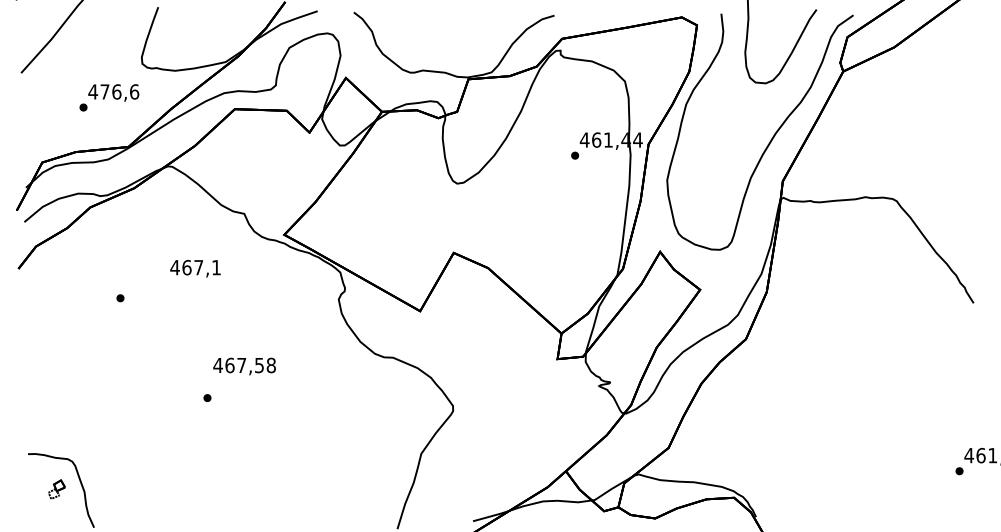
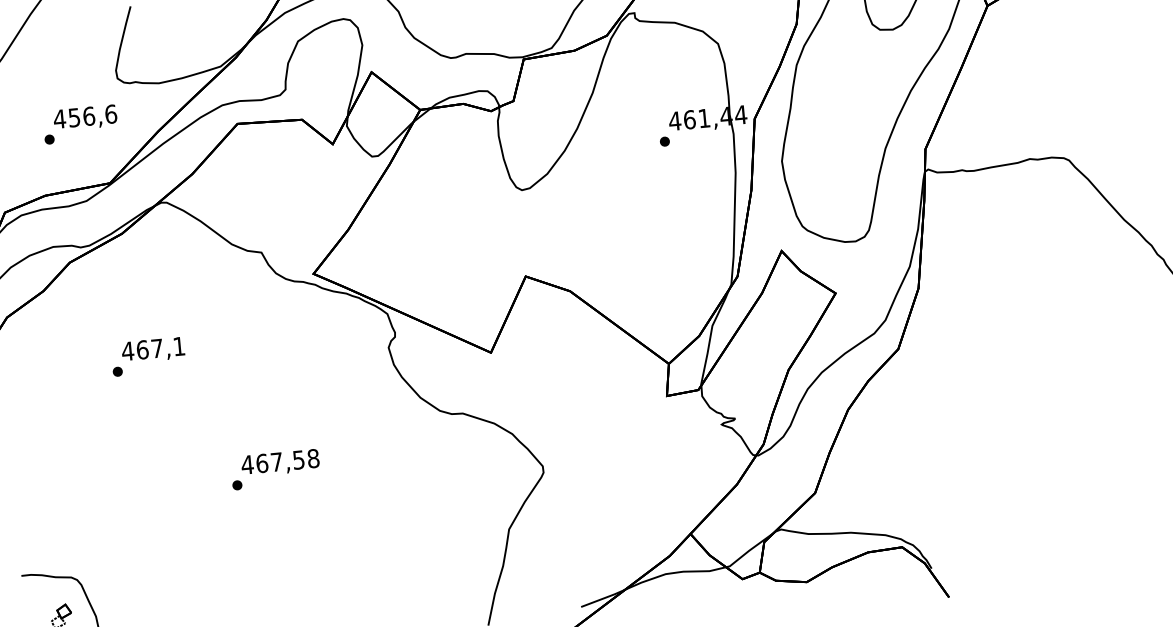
text: (104, 91) -> (73, 117), 476,6 -> 456,6
text: (195, 268) -> (153, 349), moved
text: (244, 366) -> (280, 463), moved

